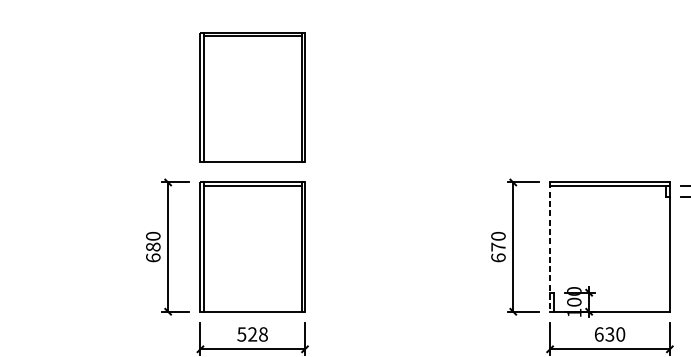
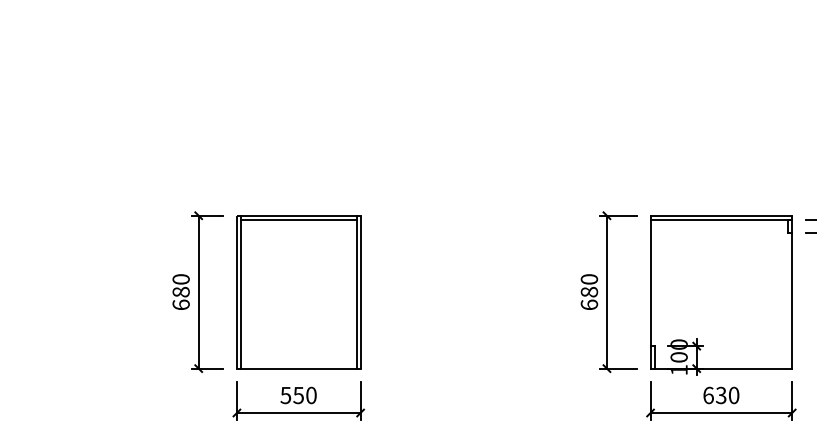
part: (252, 97) -> (298, 115), removed
text: (498, 246) -> (589, 291), 670 -> 680
line: (550, 247) -> (650, 292), dashed -> solid
text: (257, 334) -> (304, 395), 528 -> 550

